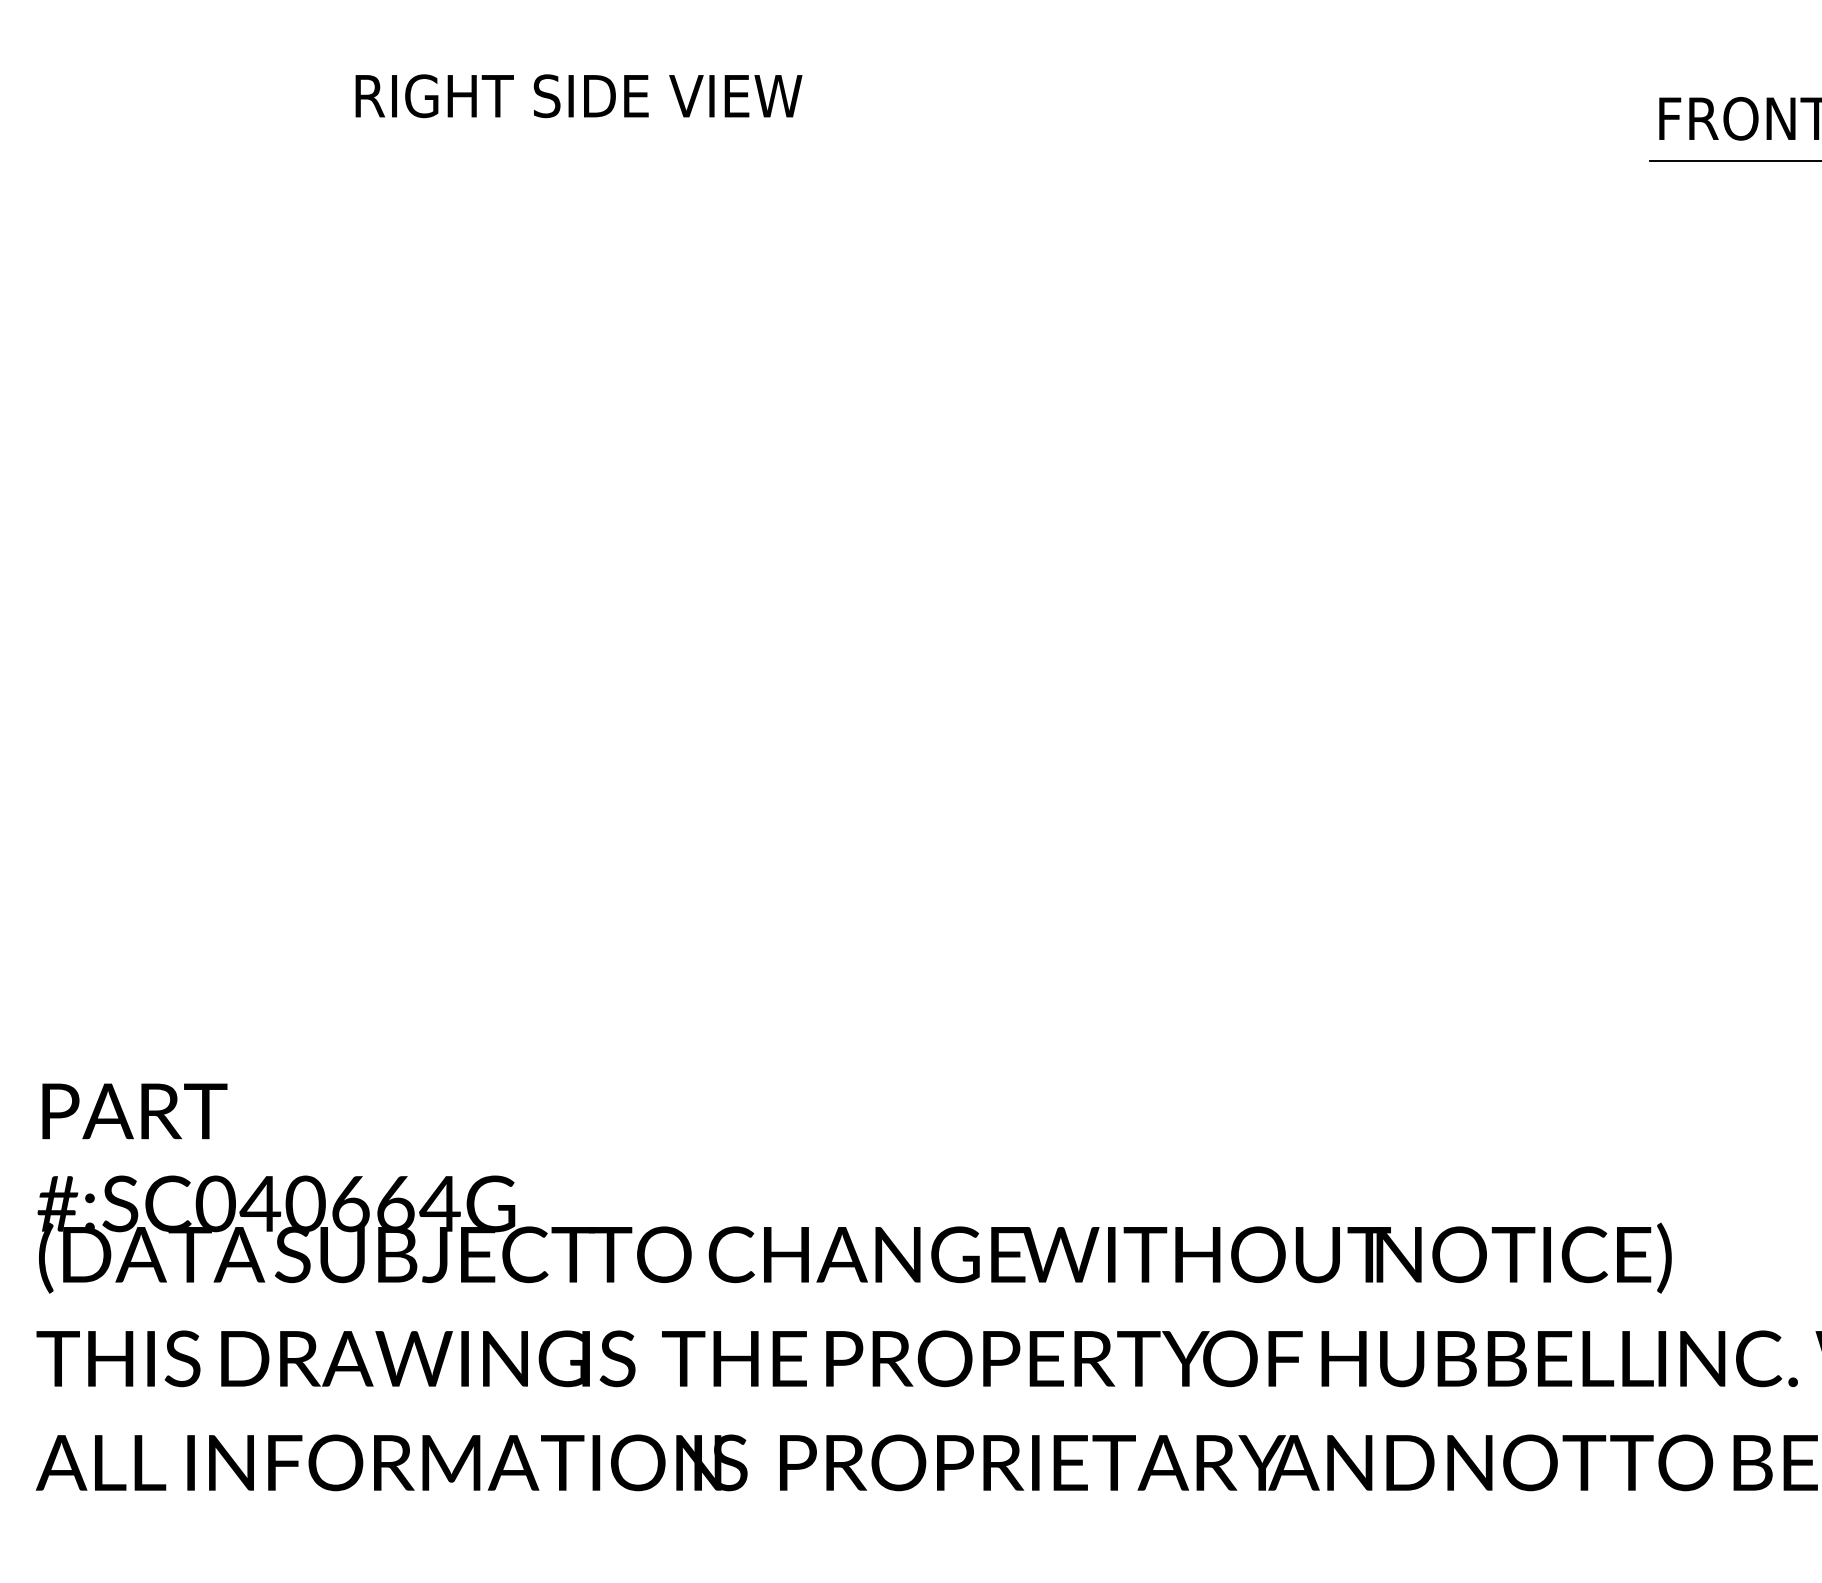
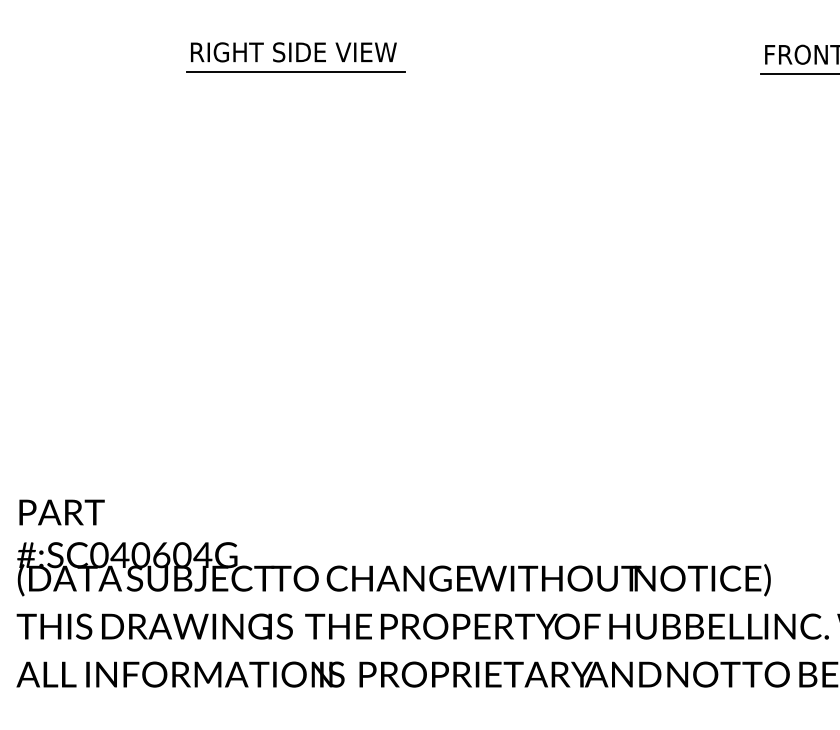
text: (578, 96) -> (293, 52), moved
line: (641, 155) -> (295, 71), added
text: (395, 1202) -> (182, 554), #:SC040664G -> #:SC040604G

